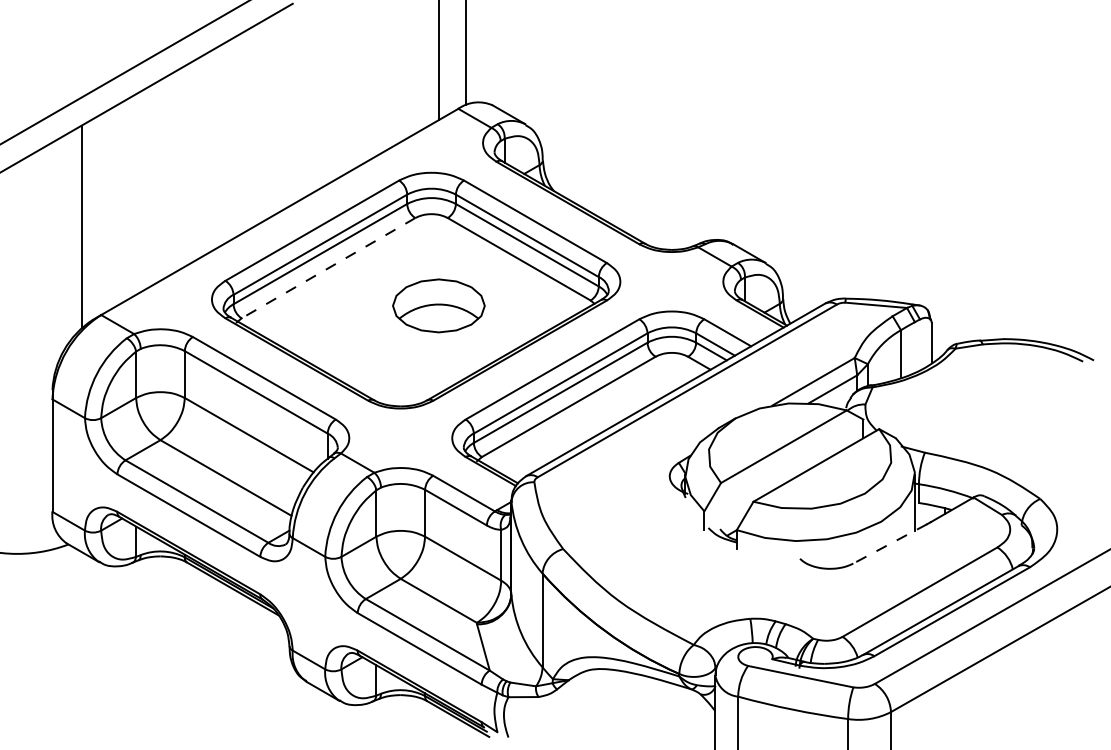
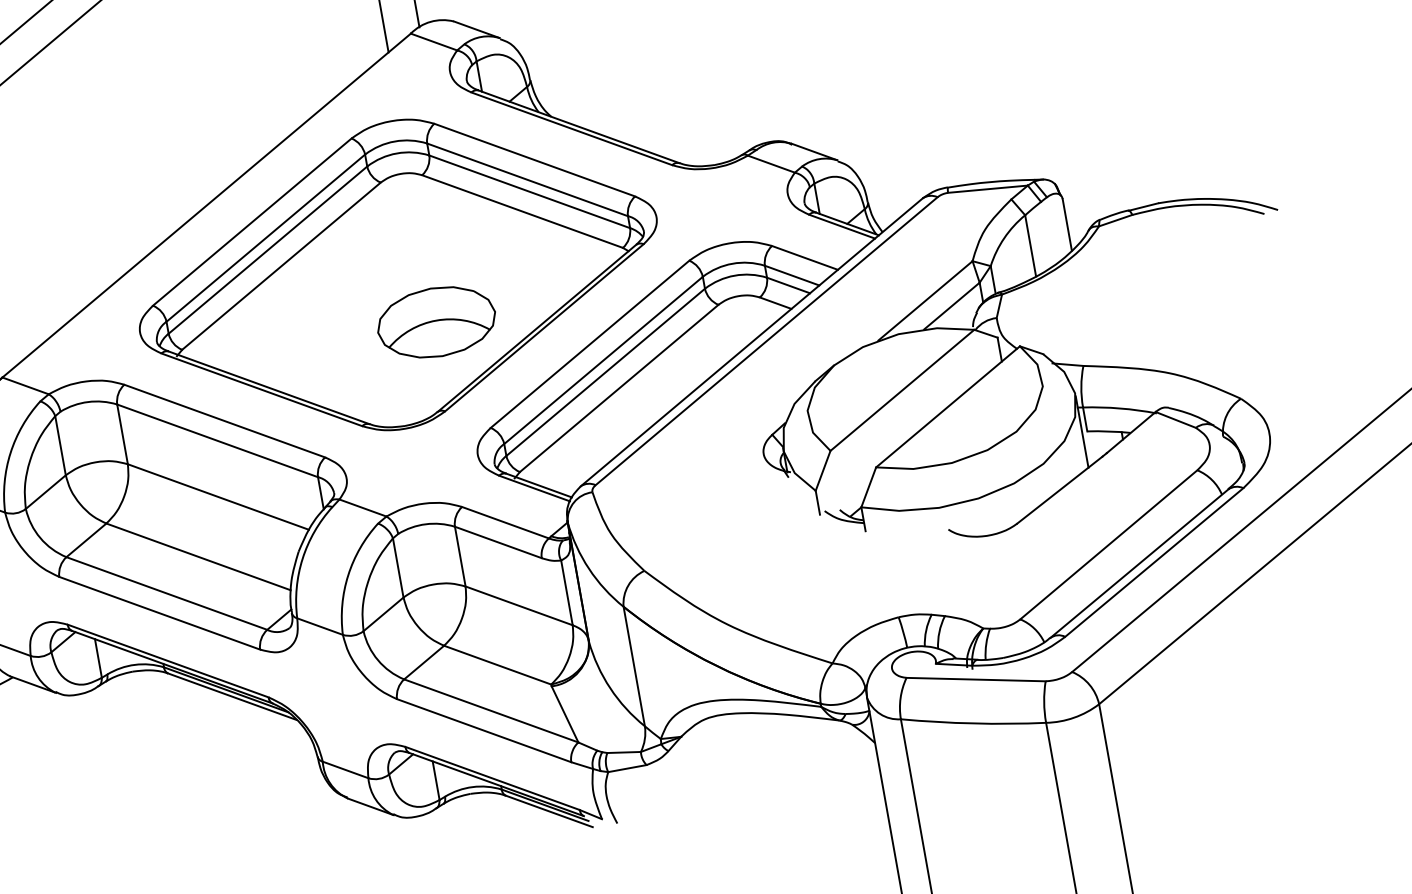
line: (328, 268) -> (281, 266), dashed -> solid
part: (438, 305) -> (436, 321), moved
line: (890, 543) -> (1060, 489), dashed -> solid

